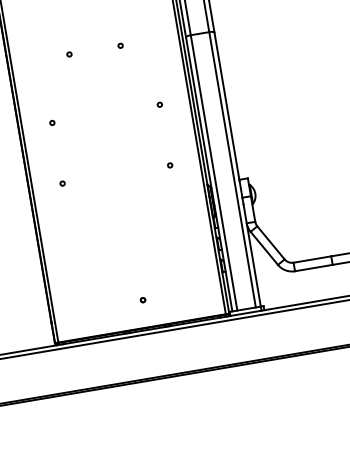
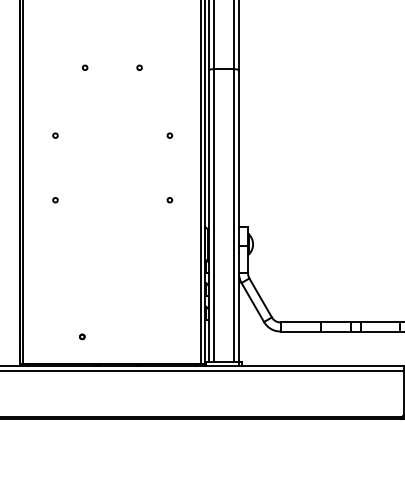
part: (143, 299) -> (82, 336), moved

